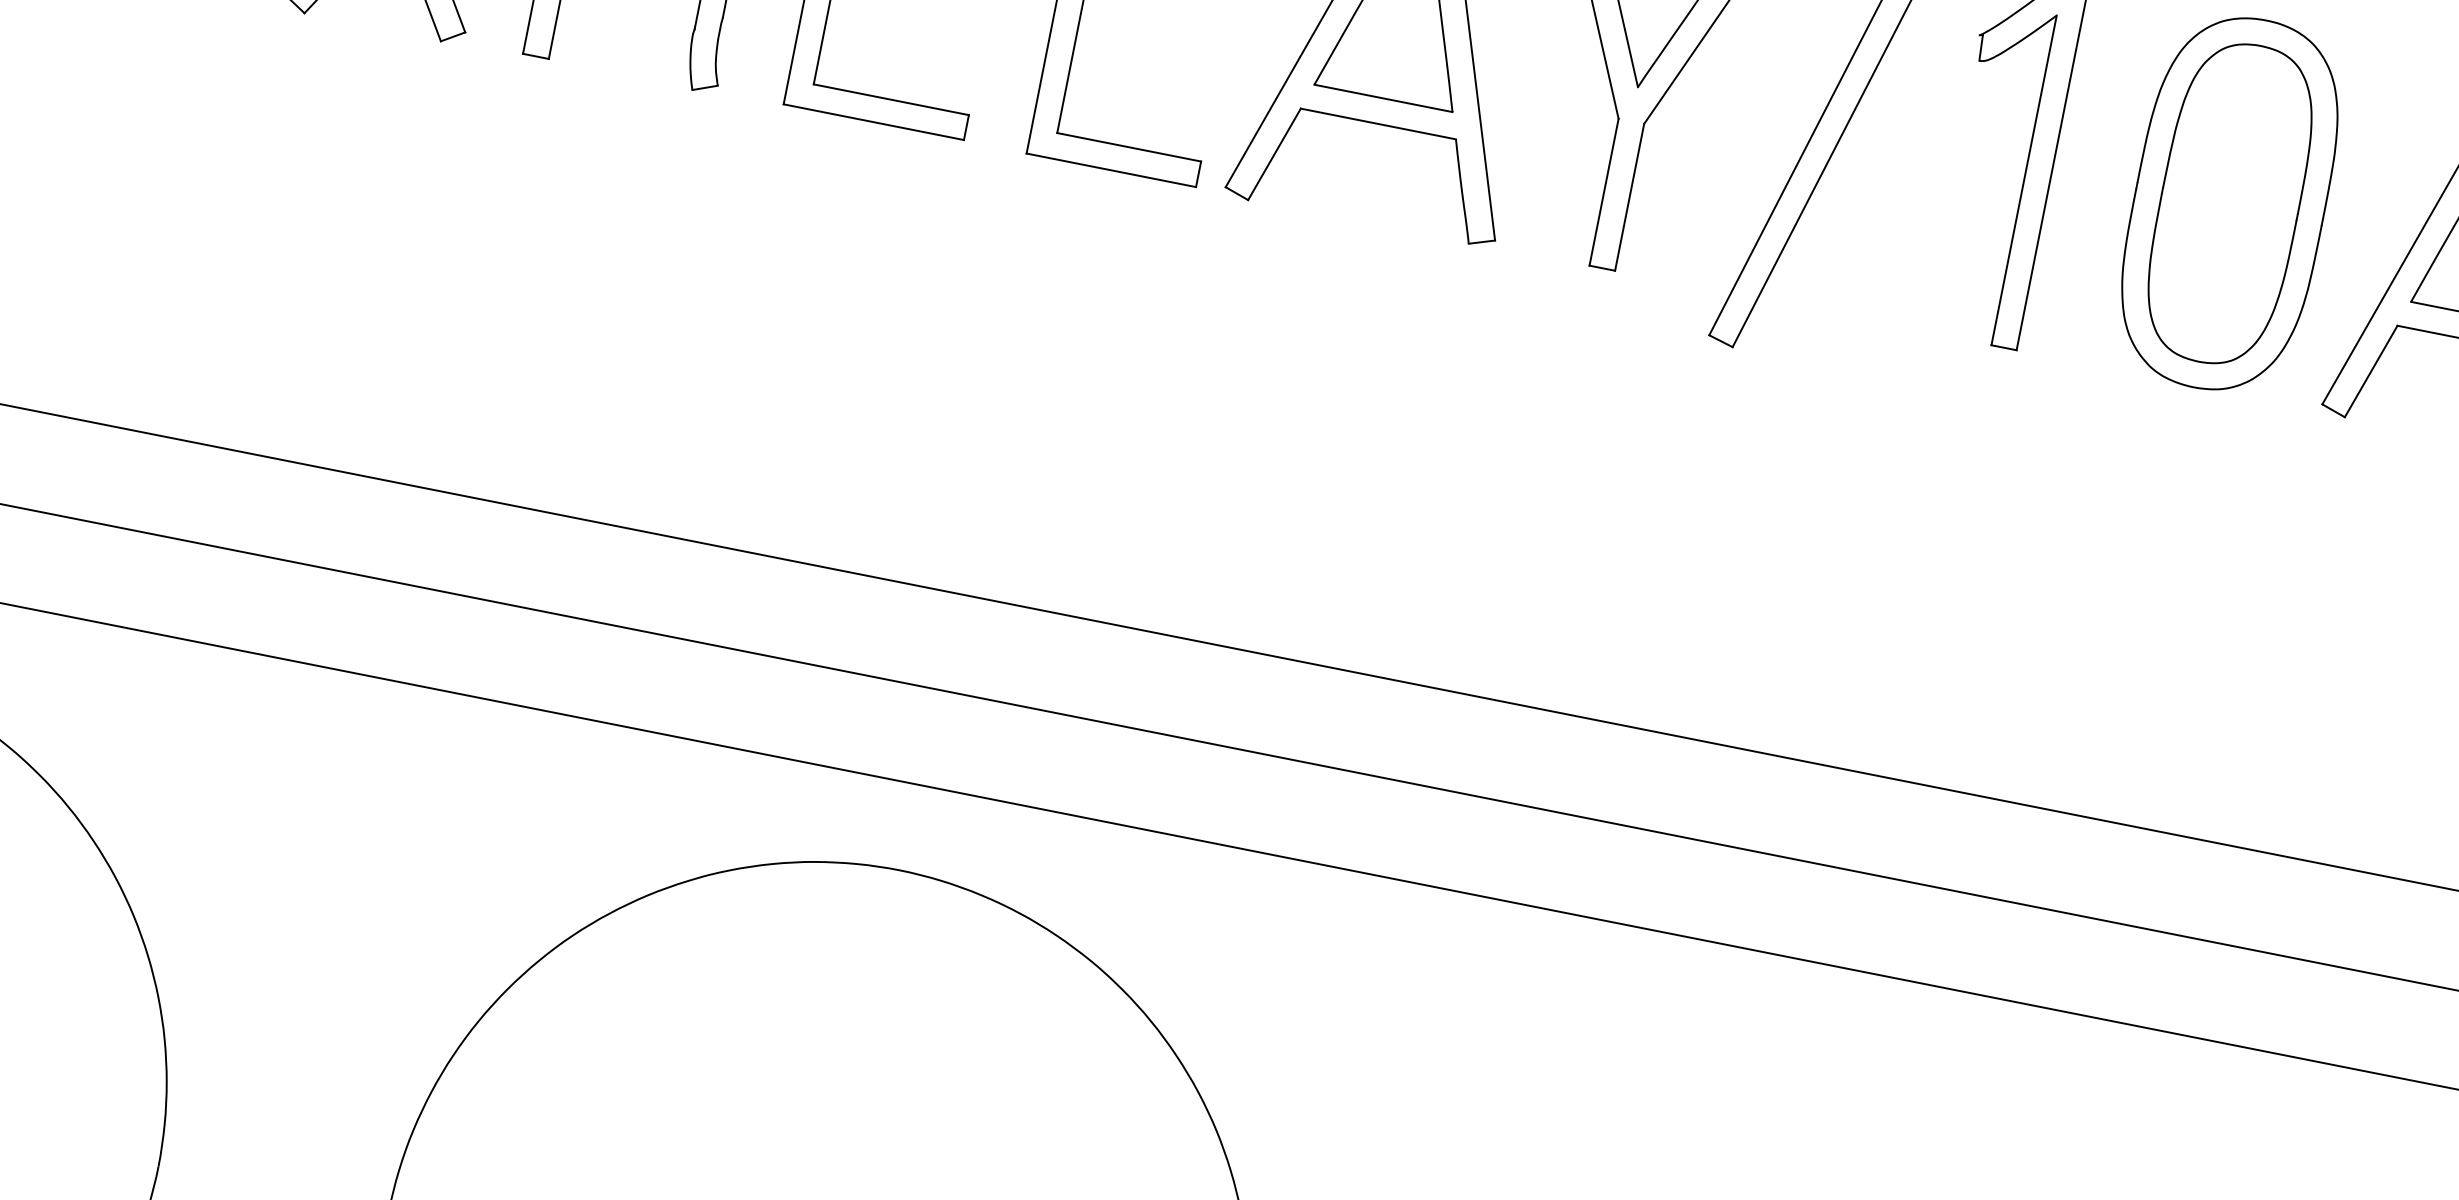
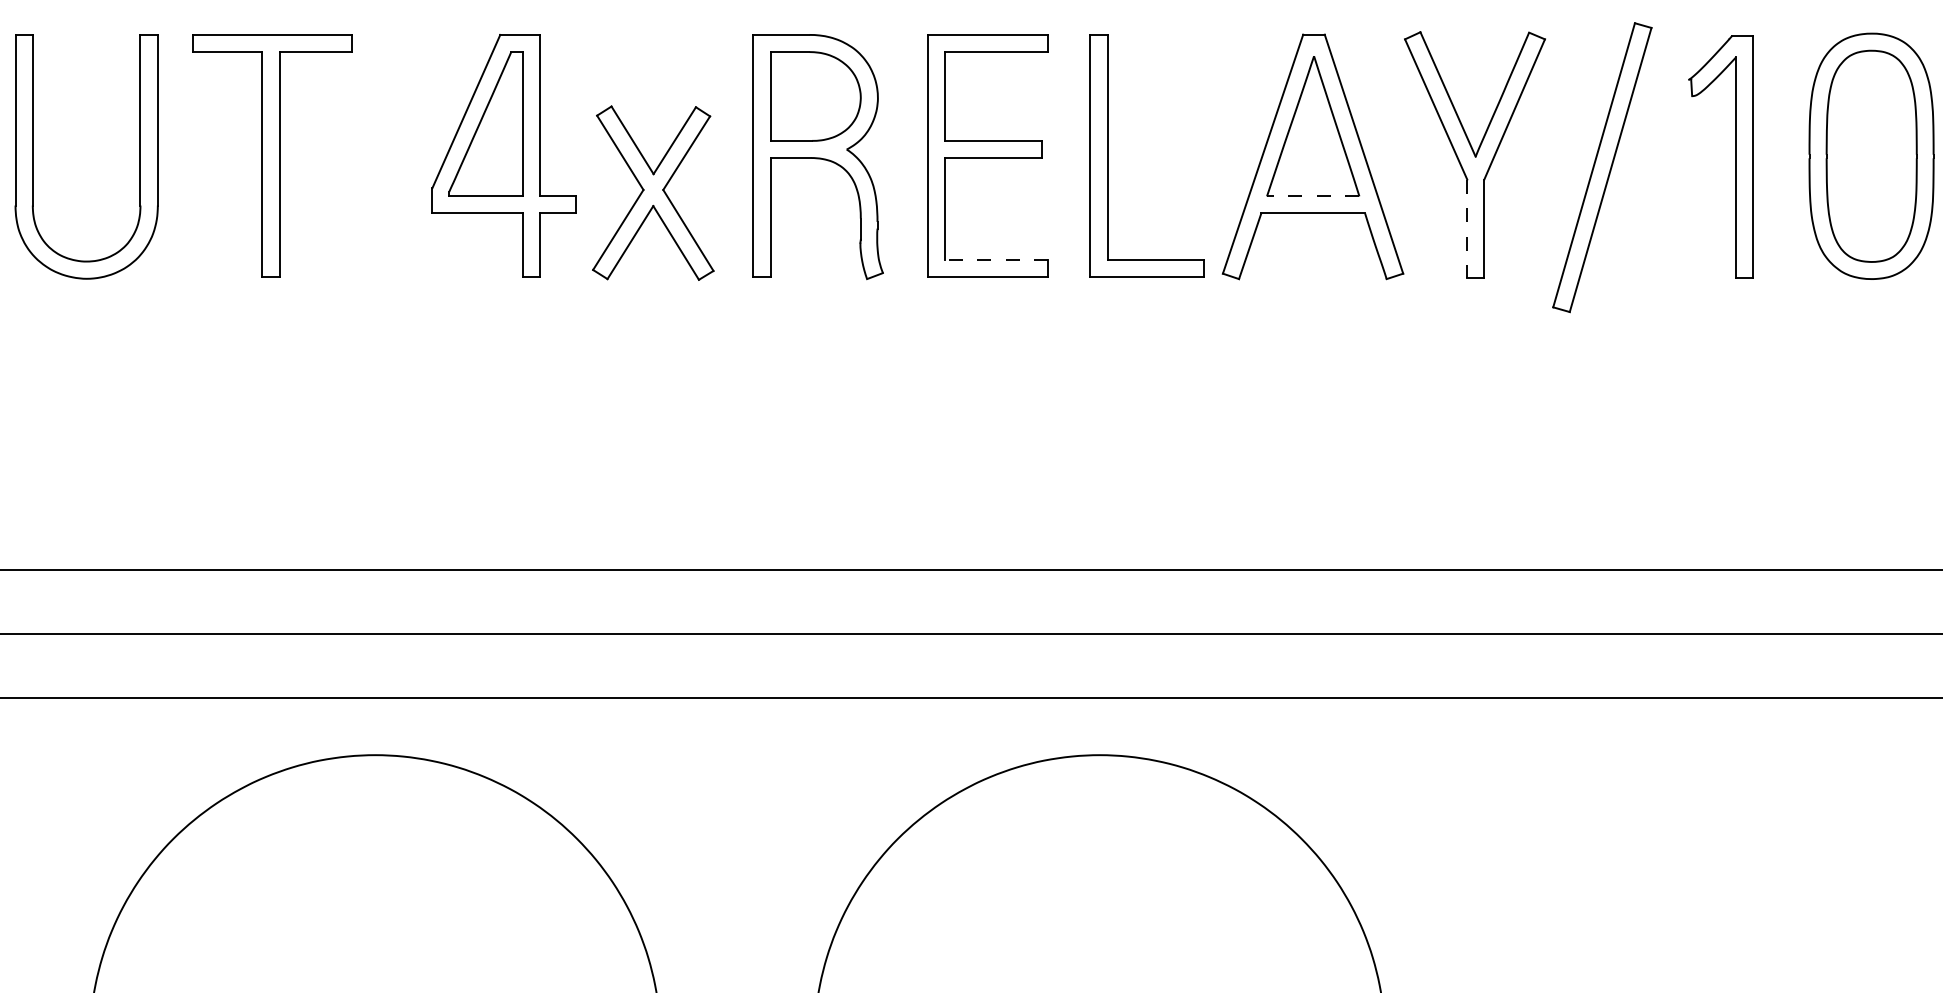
line: (1382, 98) -> (1312, 196), solid -> dashed
line: (891, 99) -> (996, 259), solid -> dashed
line: (1604, 193) -> (1467, 229), solid -> dashed

